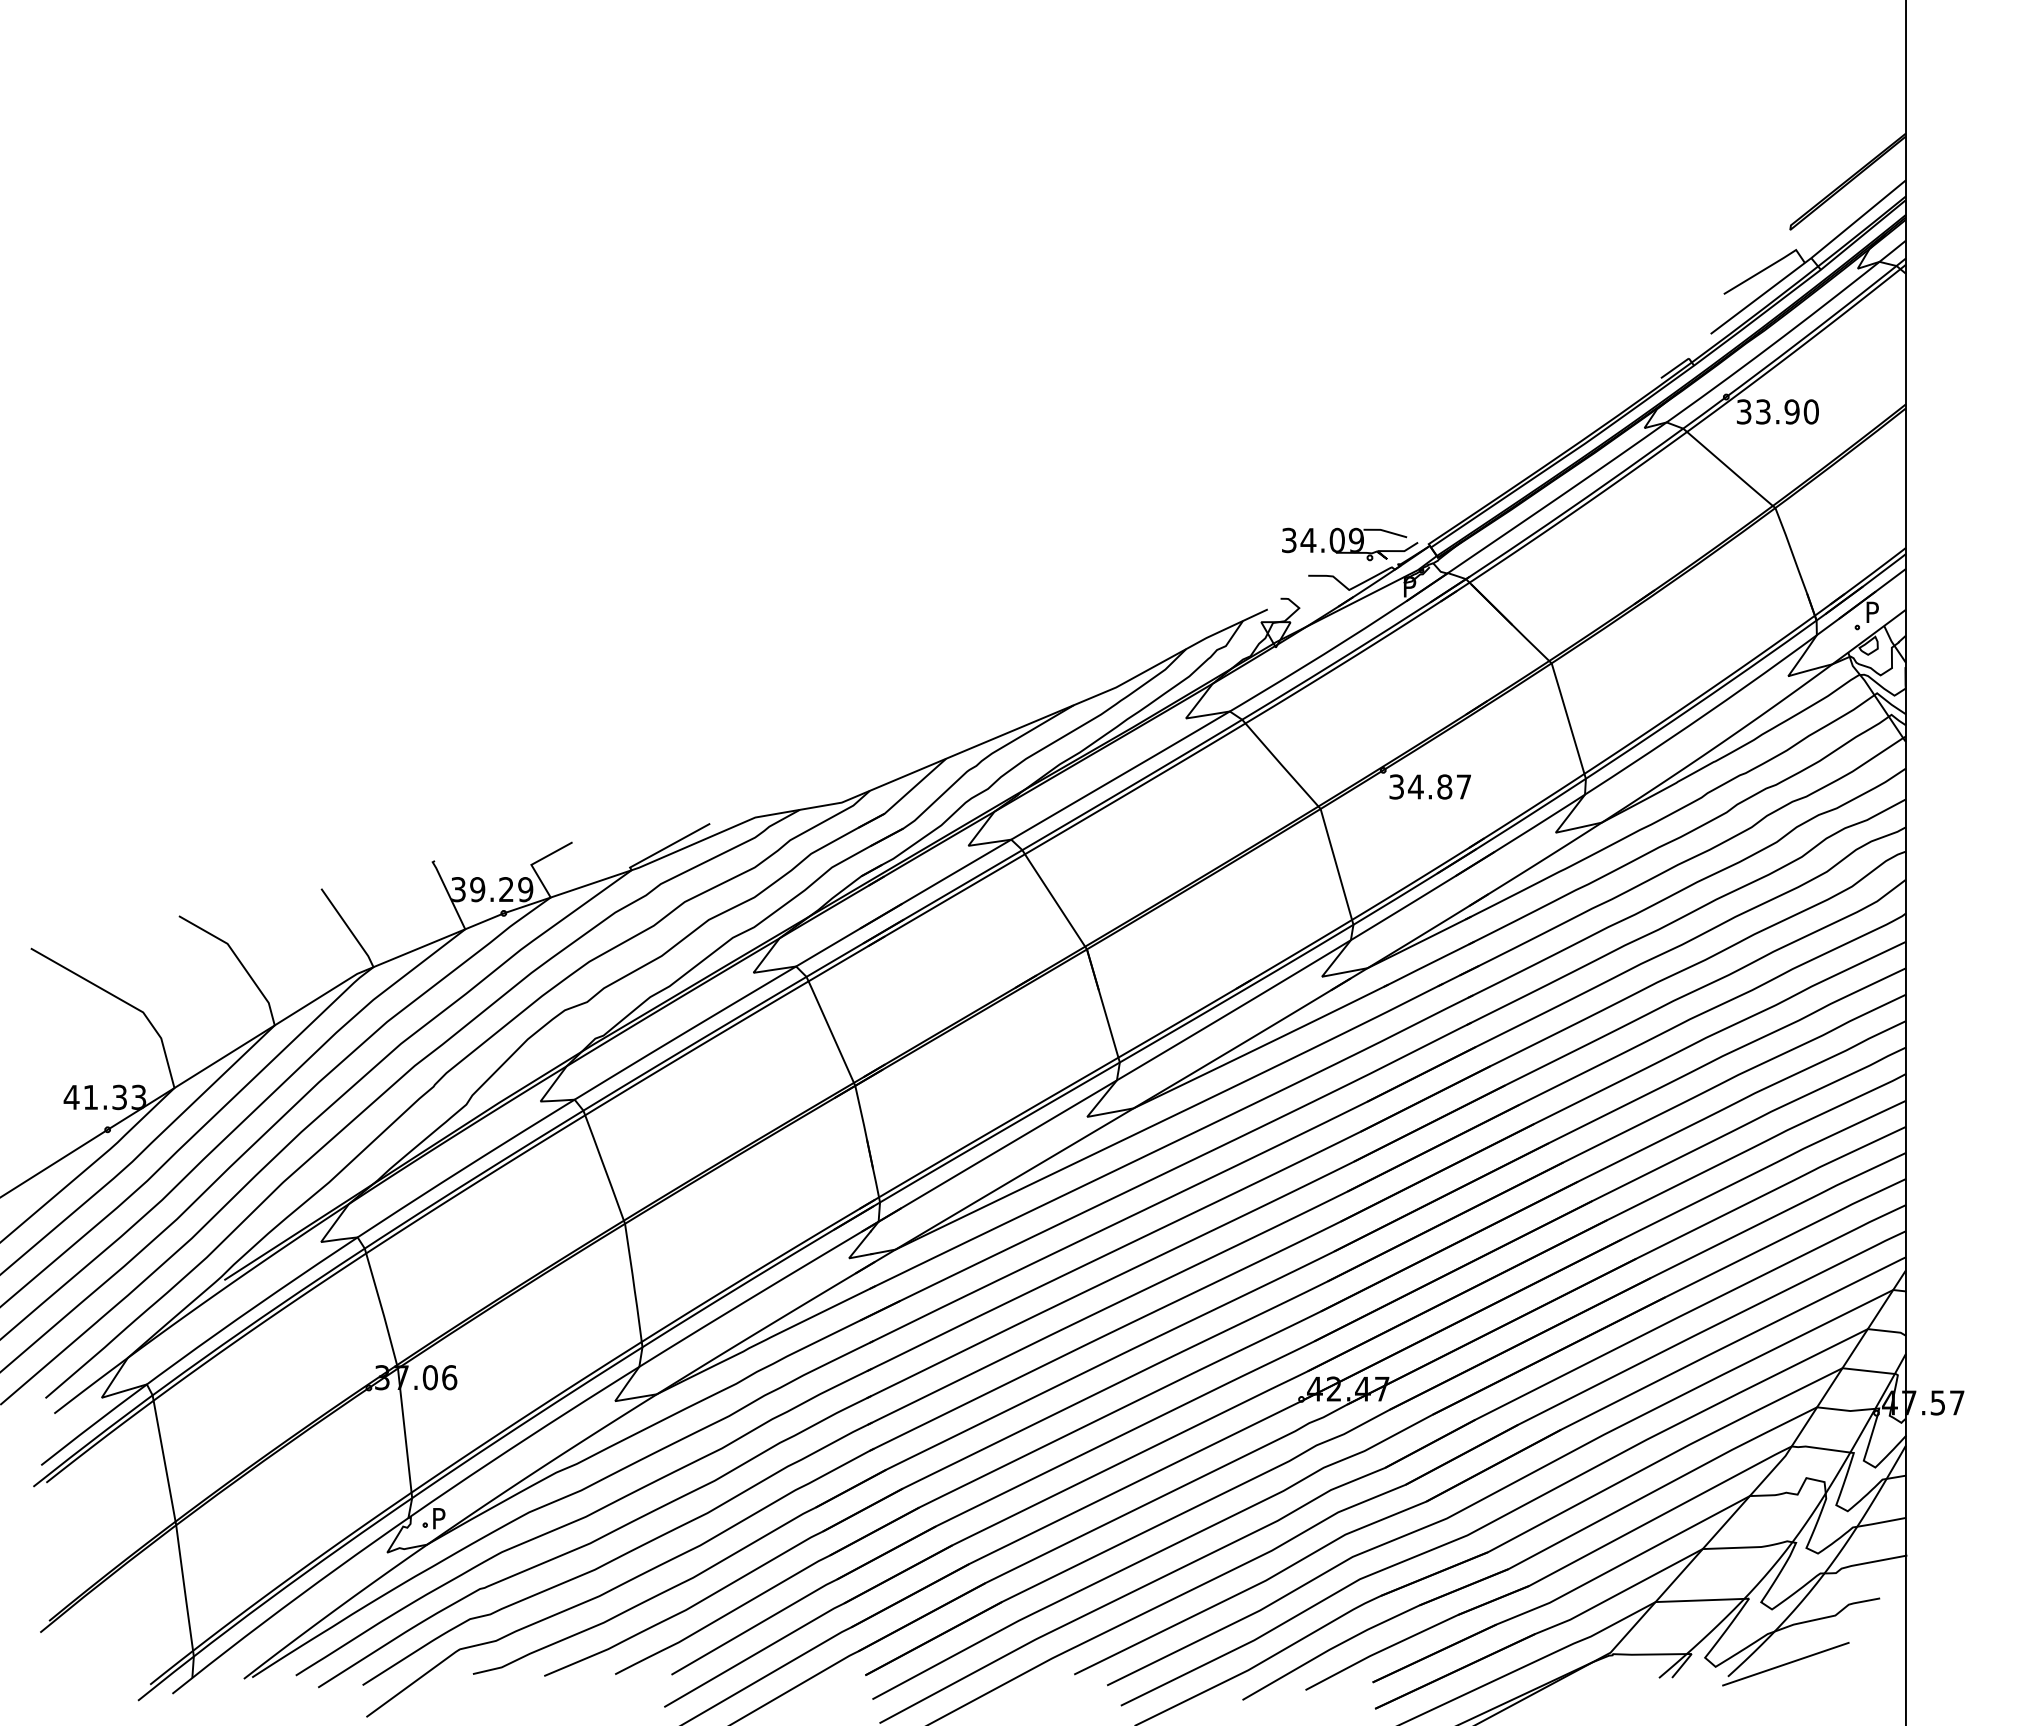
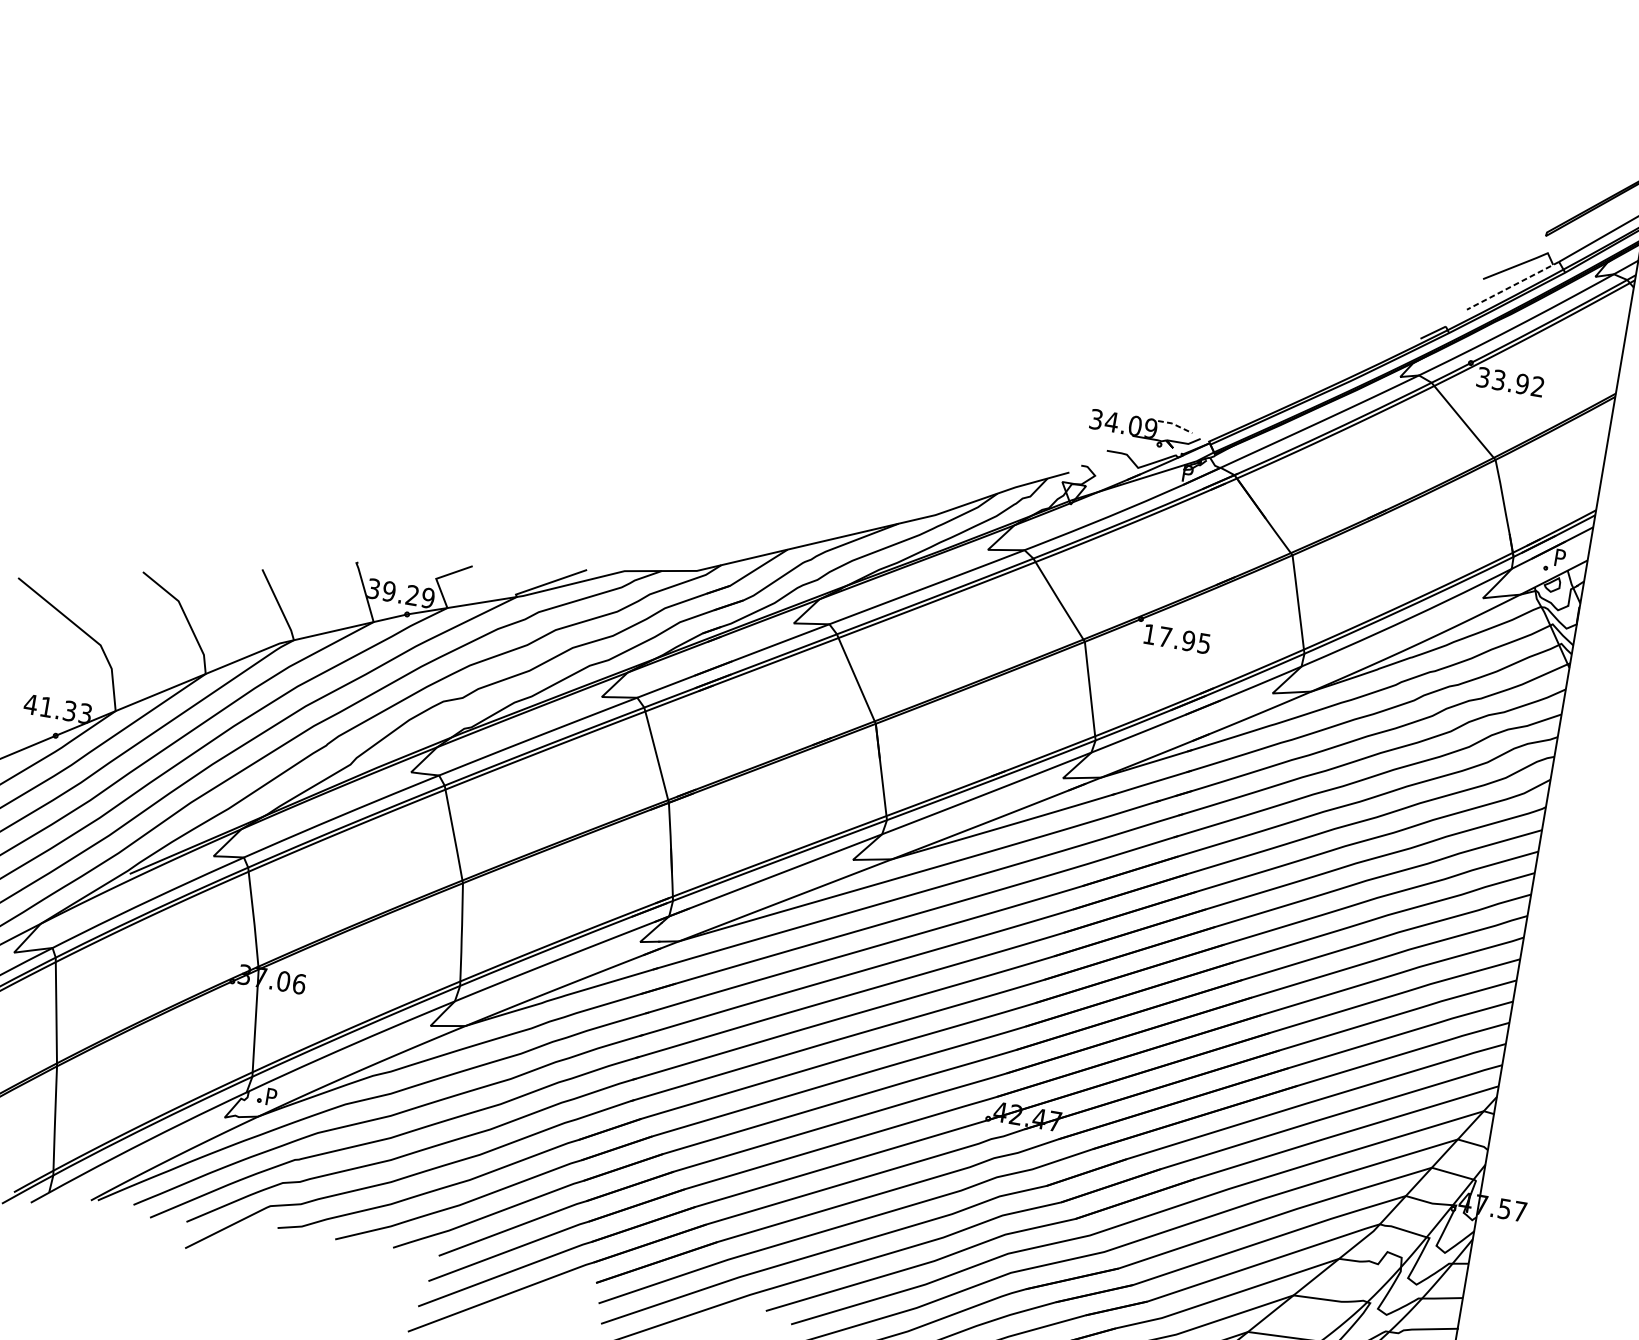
line: (1760, 296) -> (1512, 286), solid -> dashed
text: (1810, 411) -> (1537, 386), 33.90 -> 33.92
line: (1385, 531) -> (1175, 425), solid -> dashed
text: (1429, 786) -> (1176, 638), 34.87 -> 17.95

